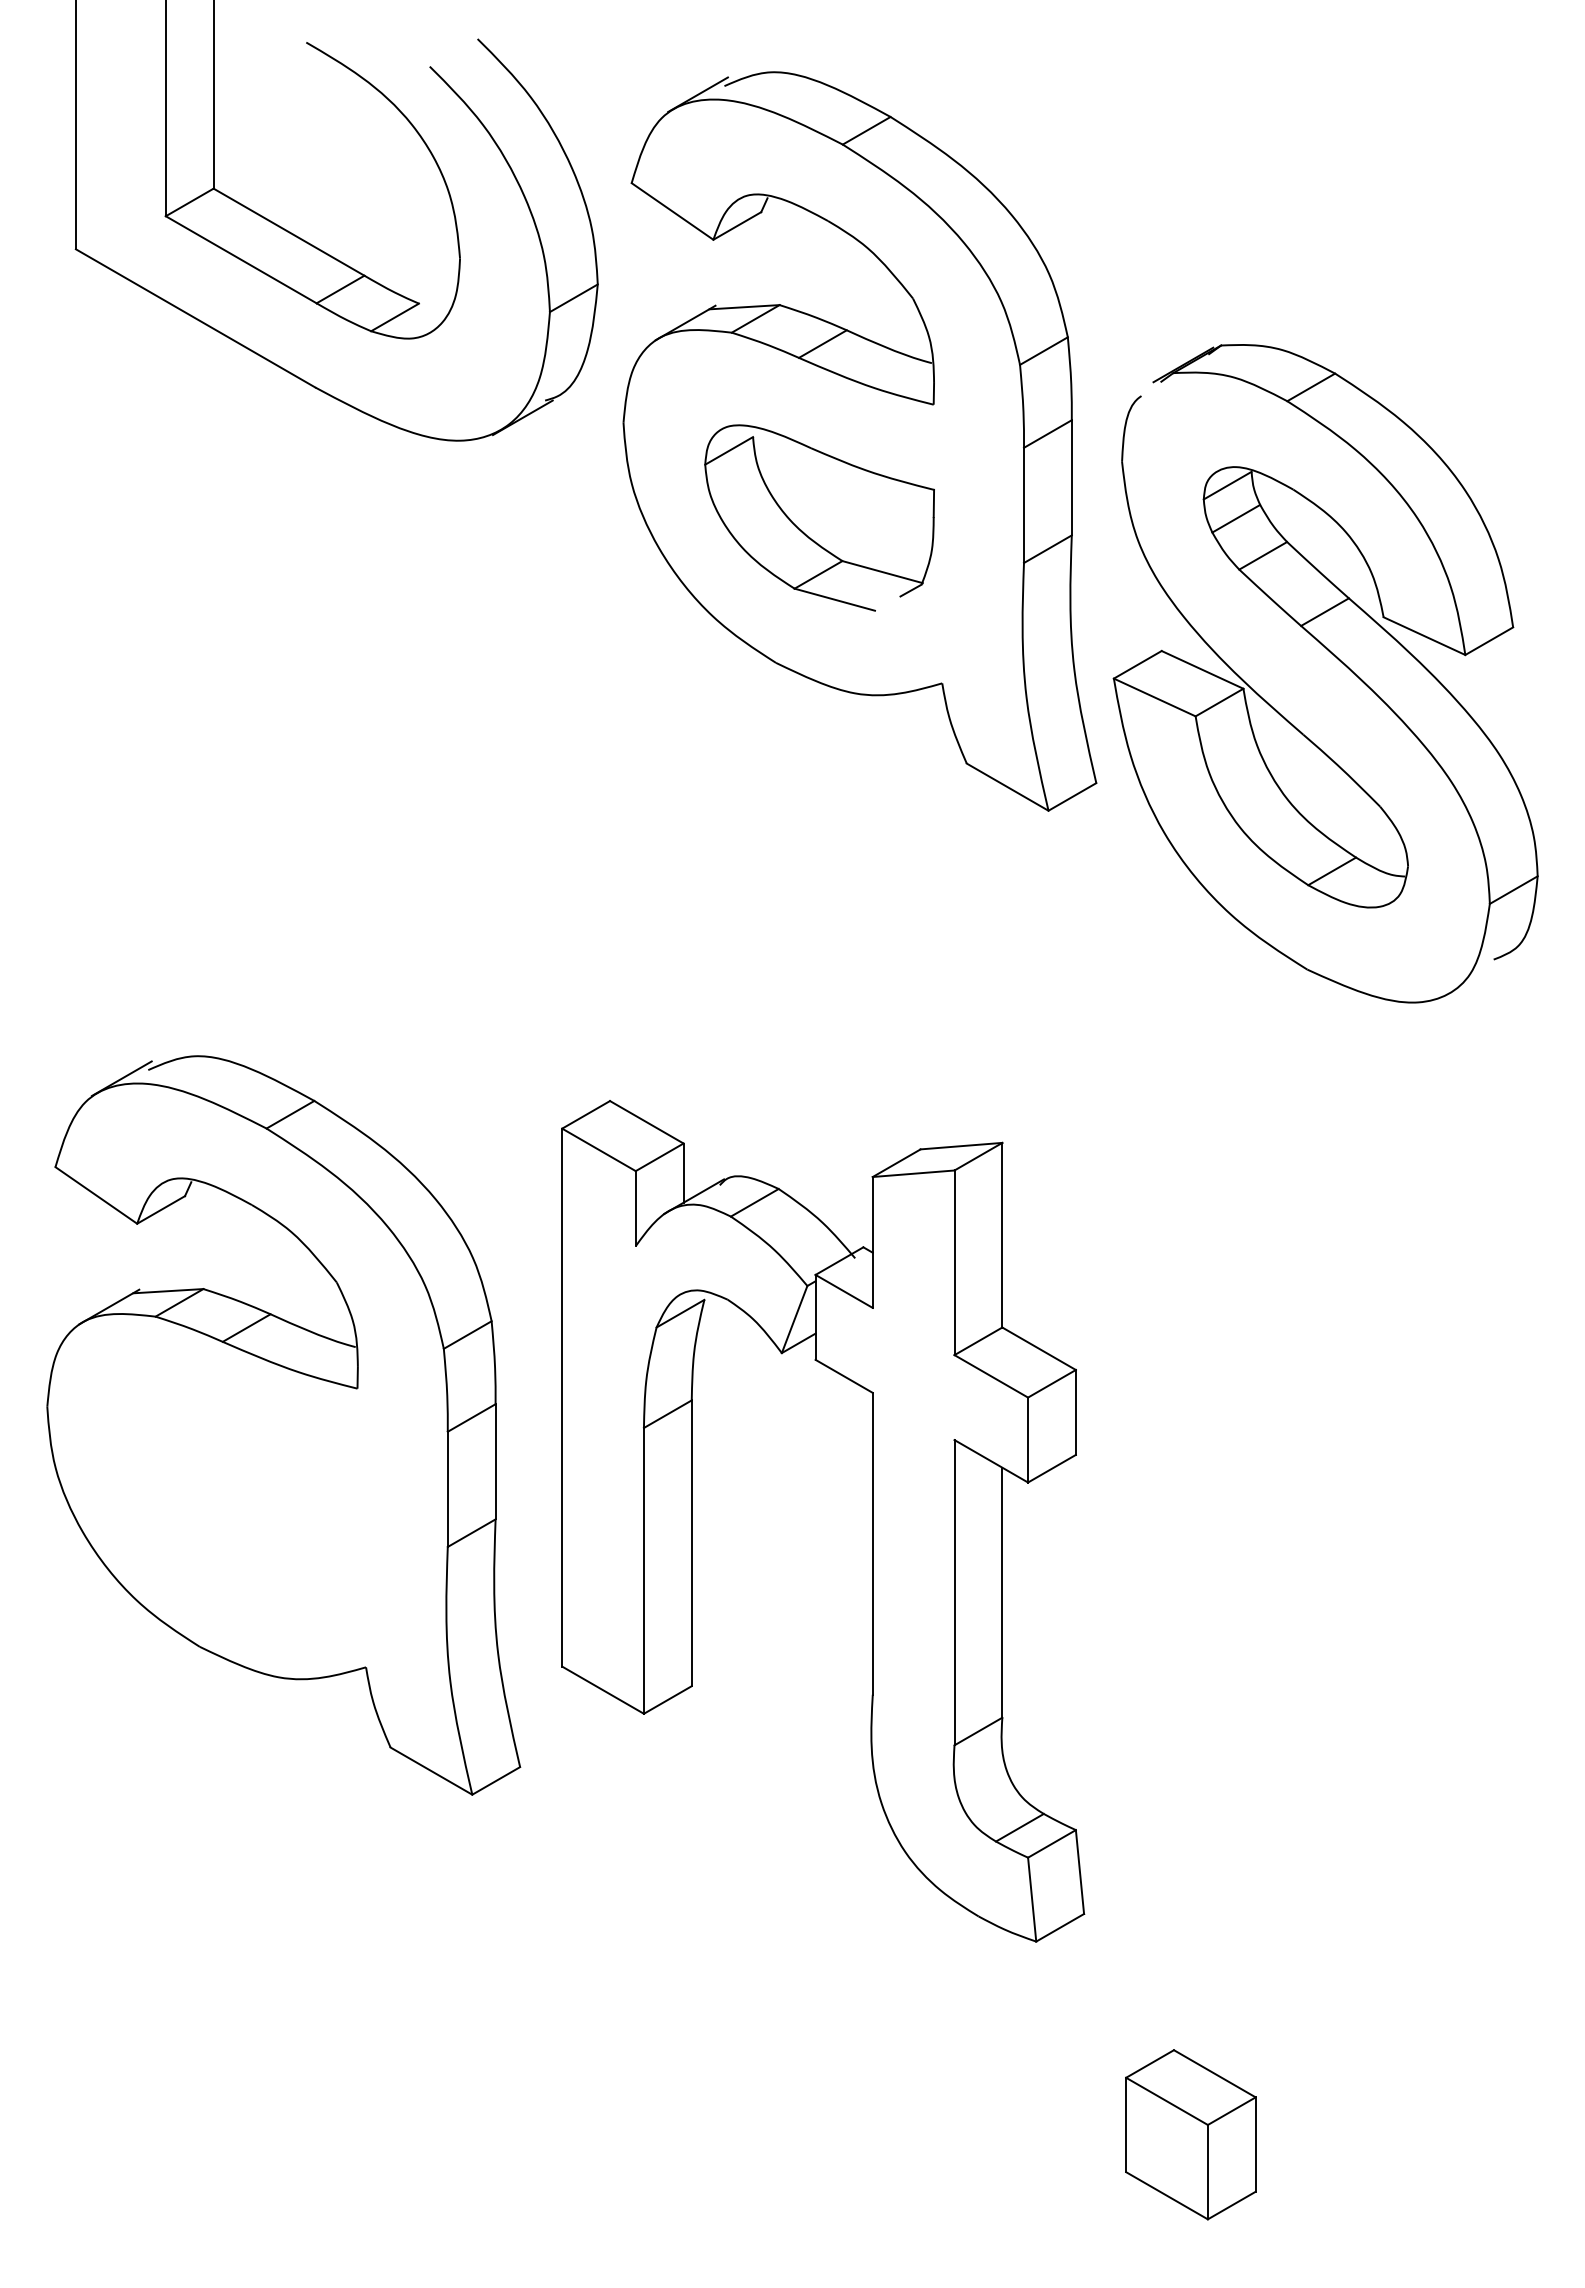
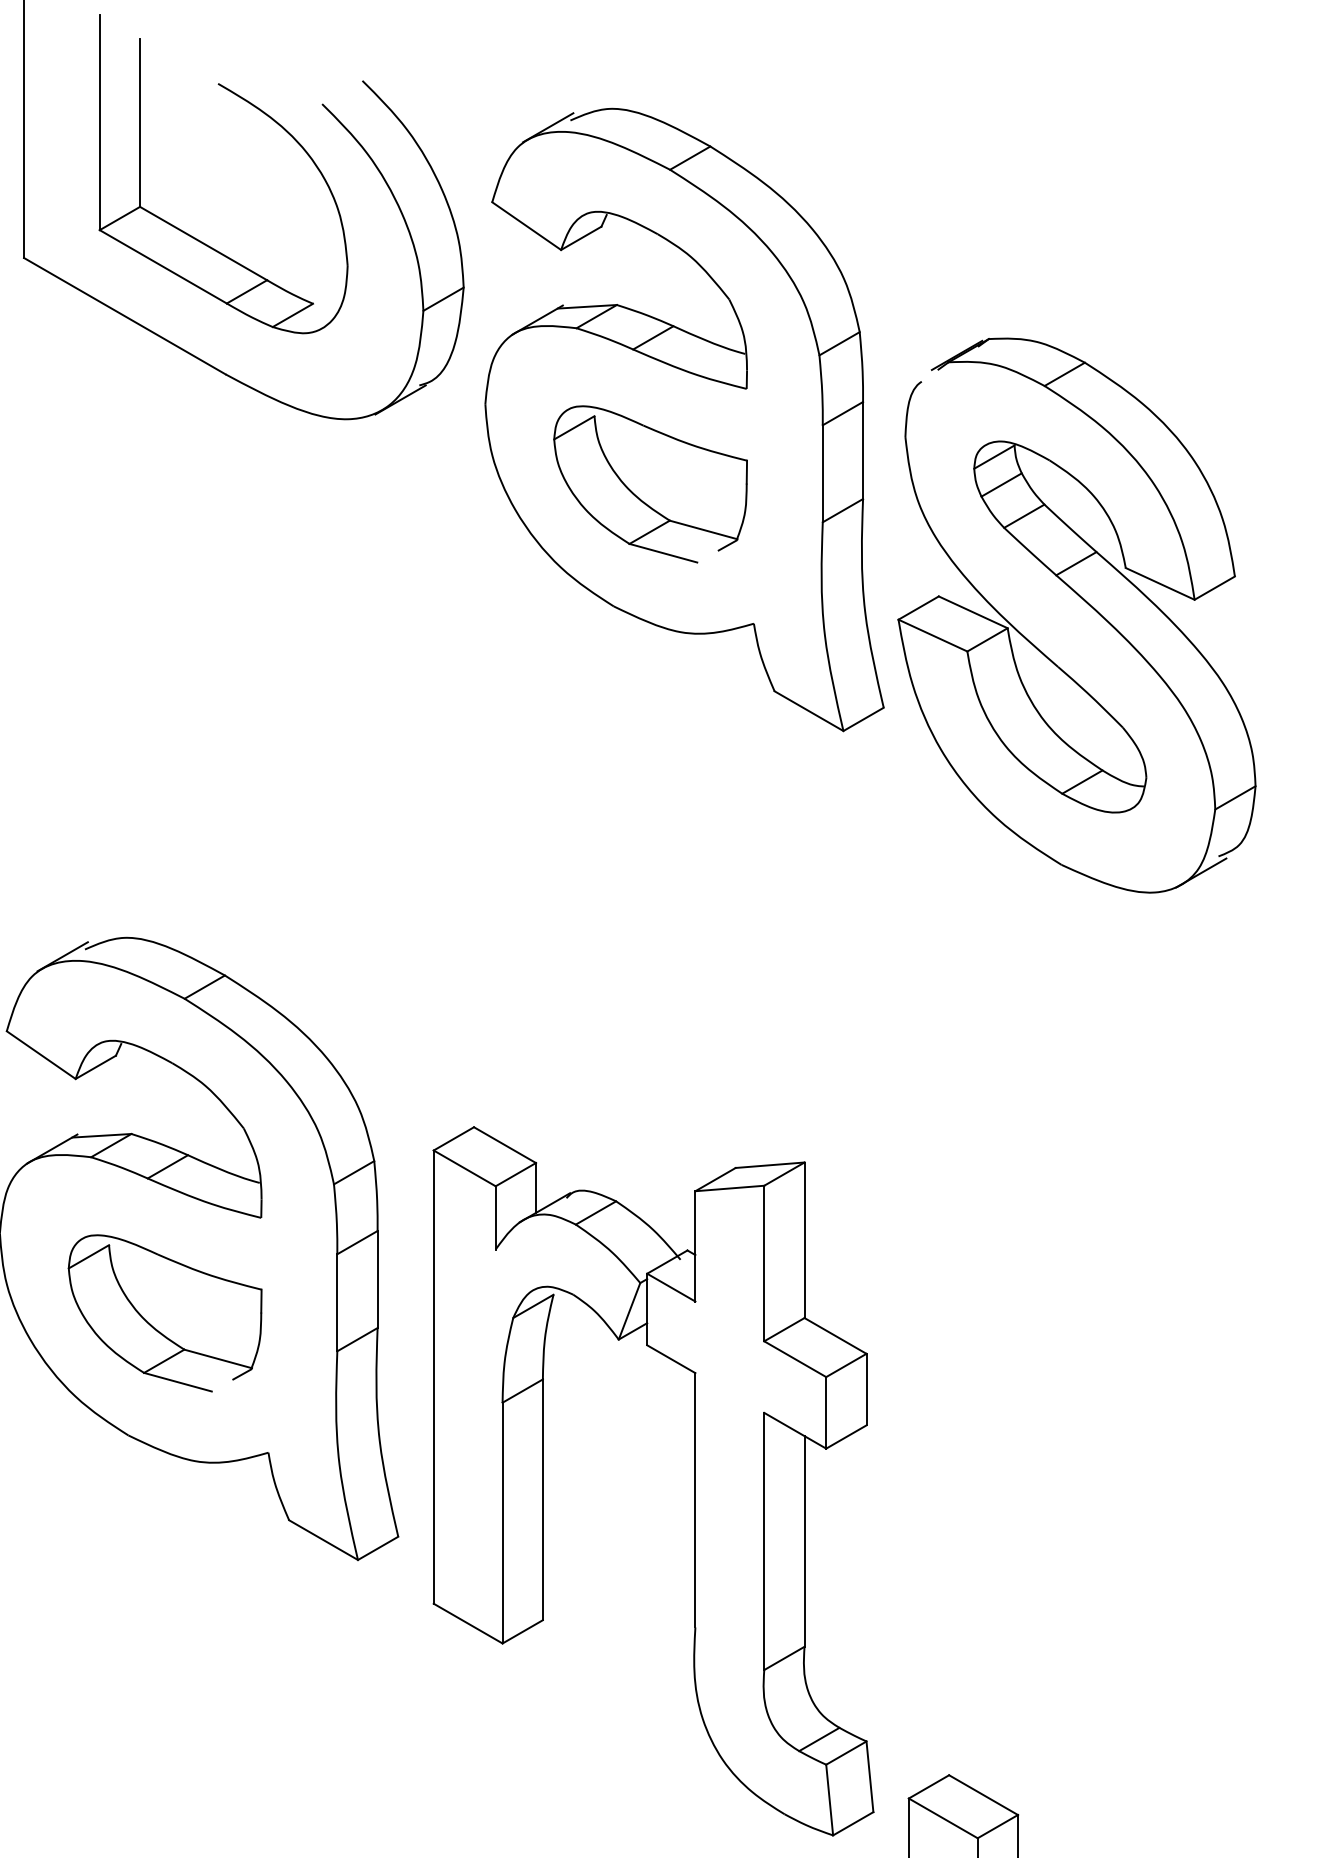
line: (1473, 979) -> (1201, 873), added
part: (243, 1501) -> (165, 1312), added
part: (872, 1521) -> (695, 1481), moved

